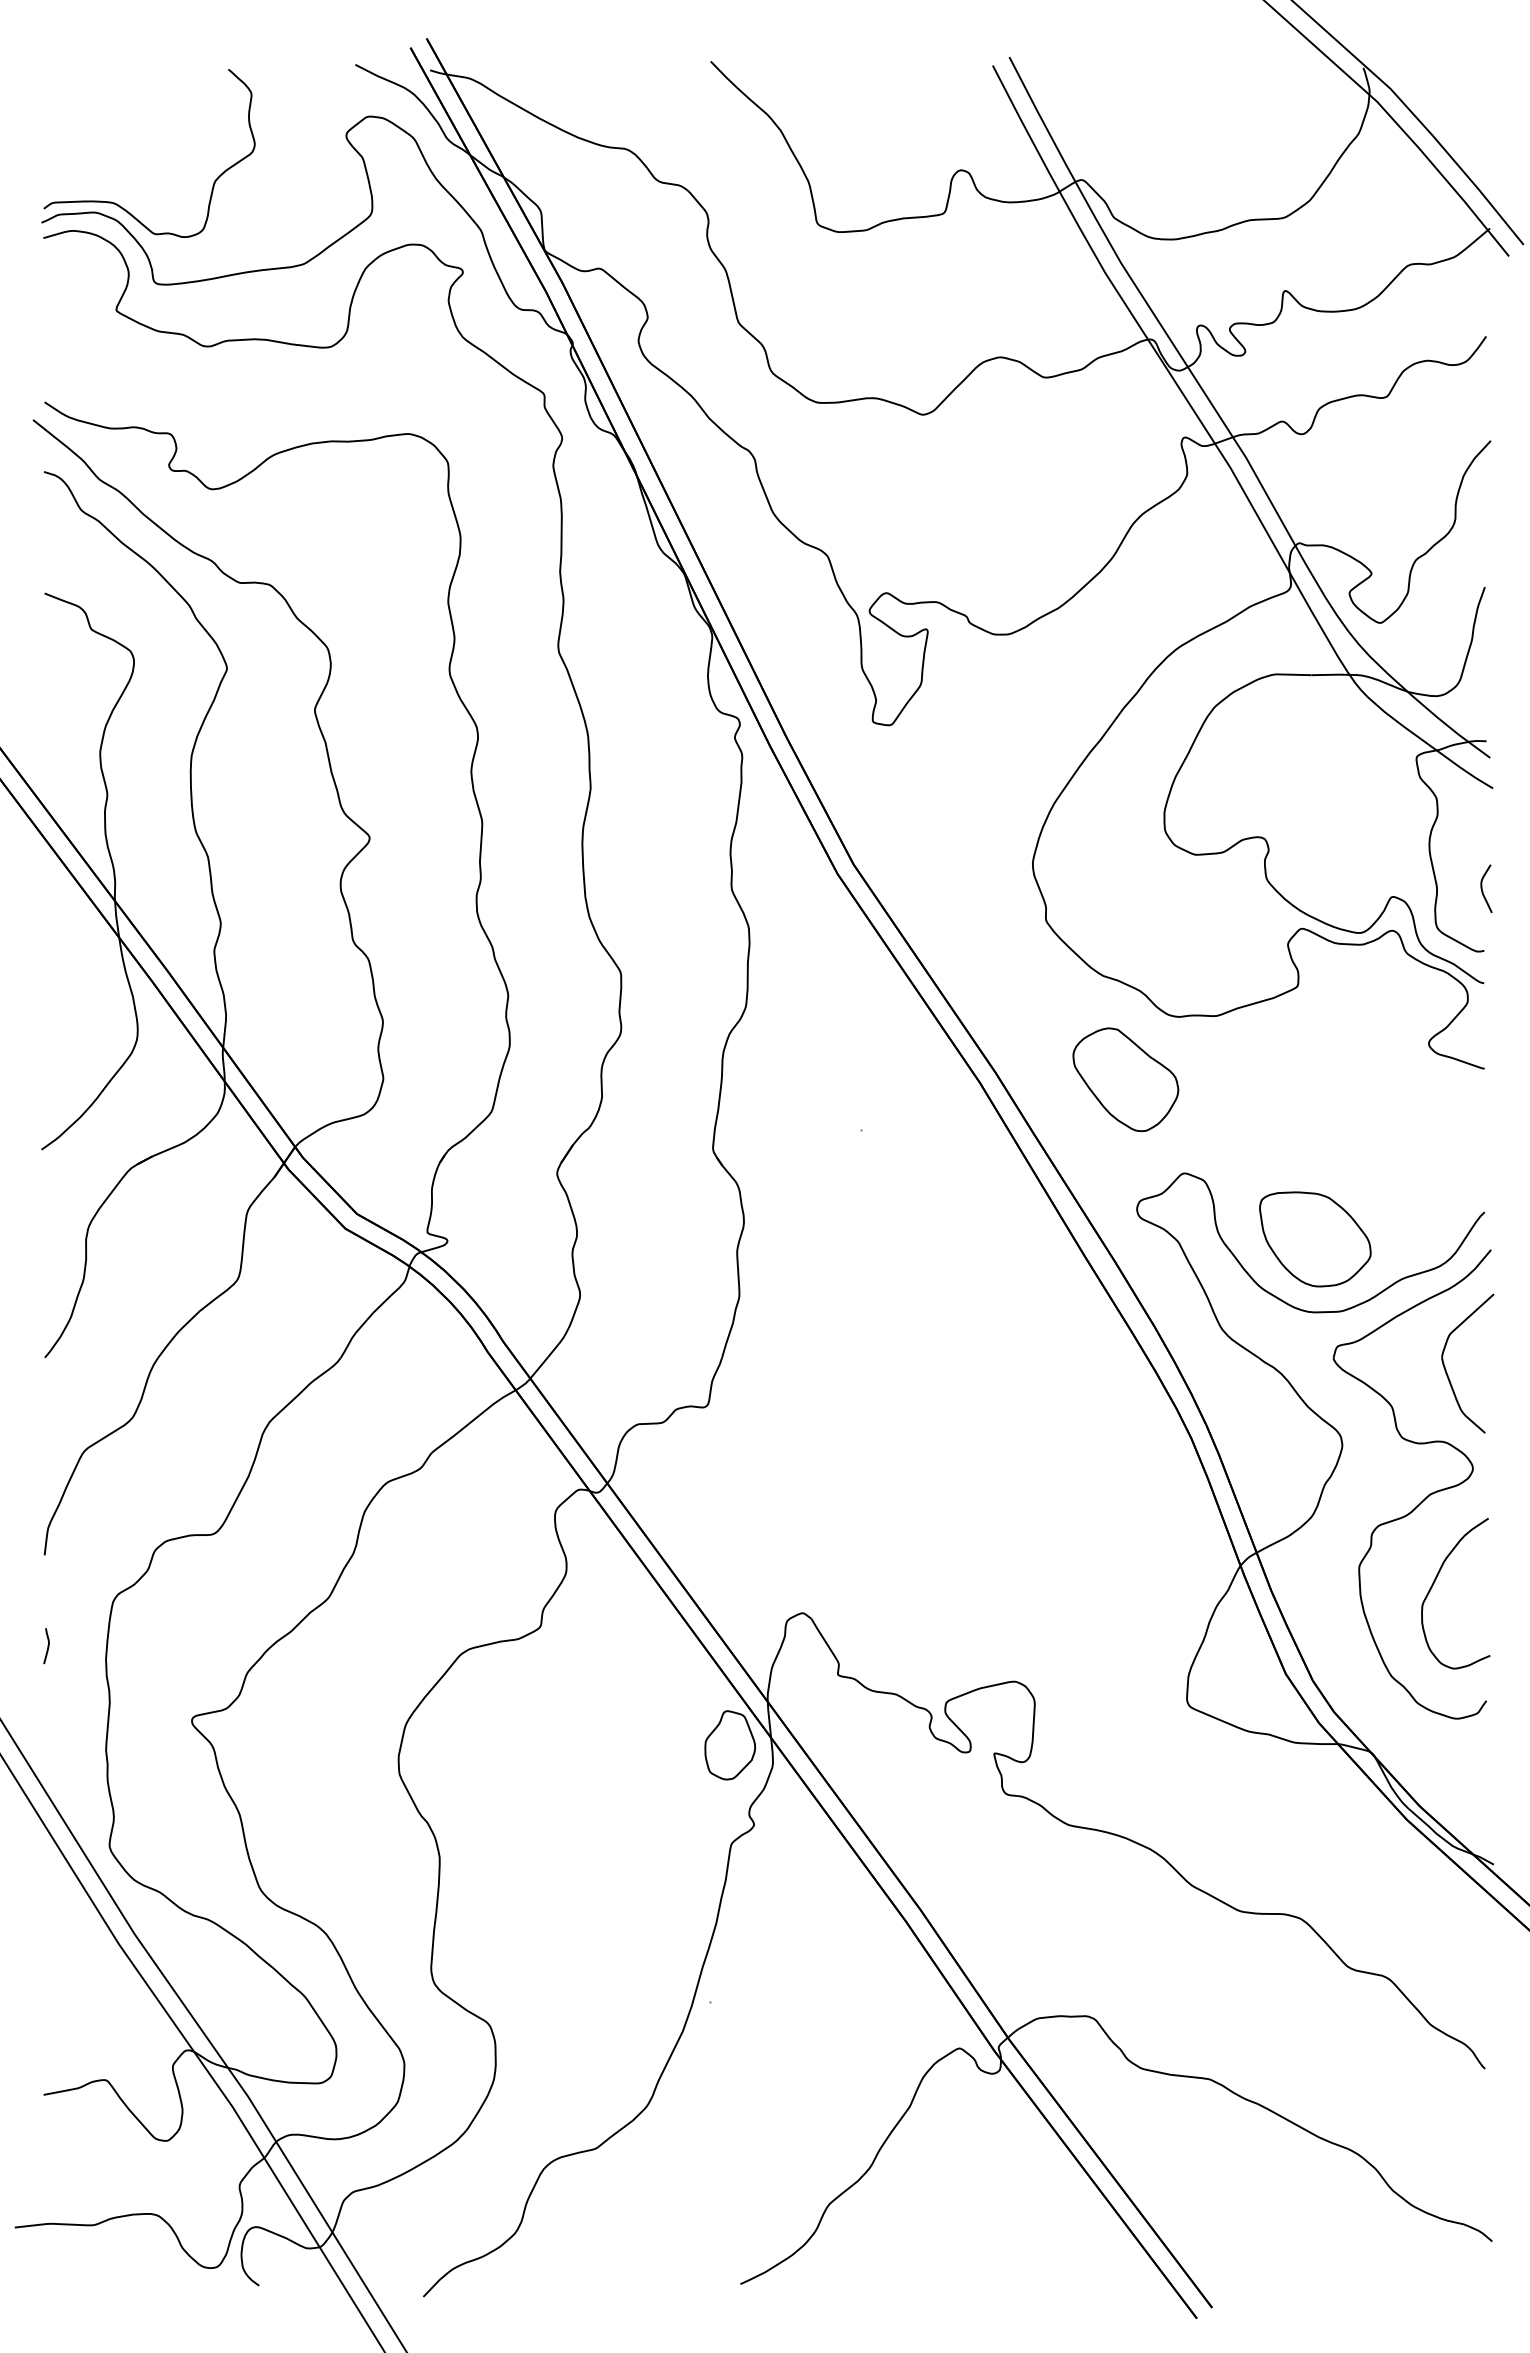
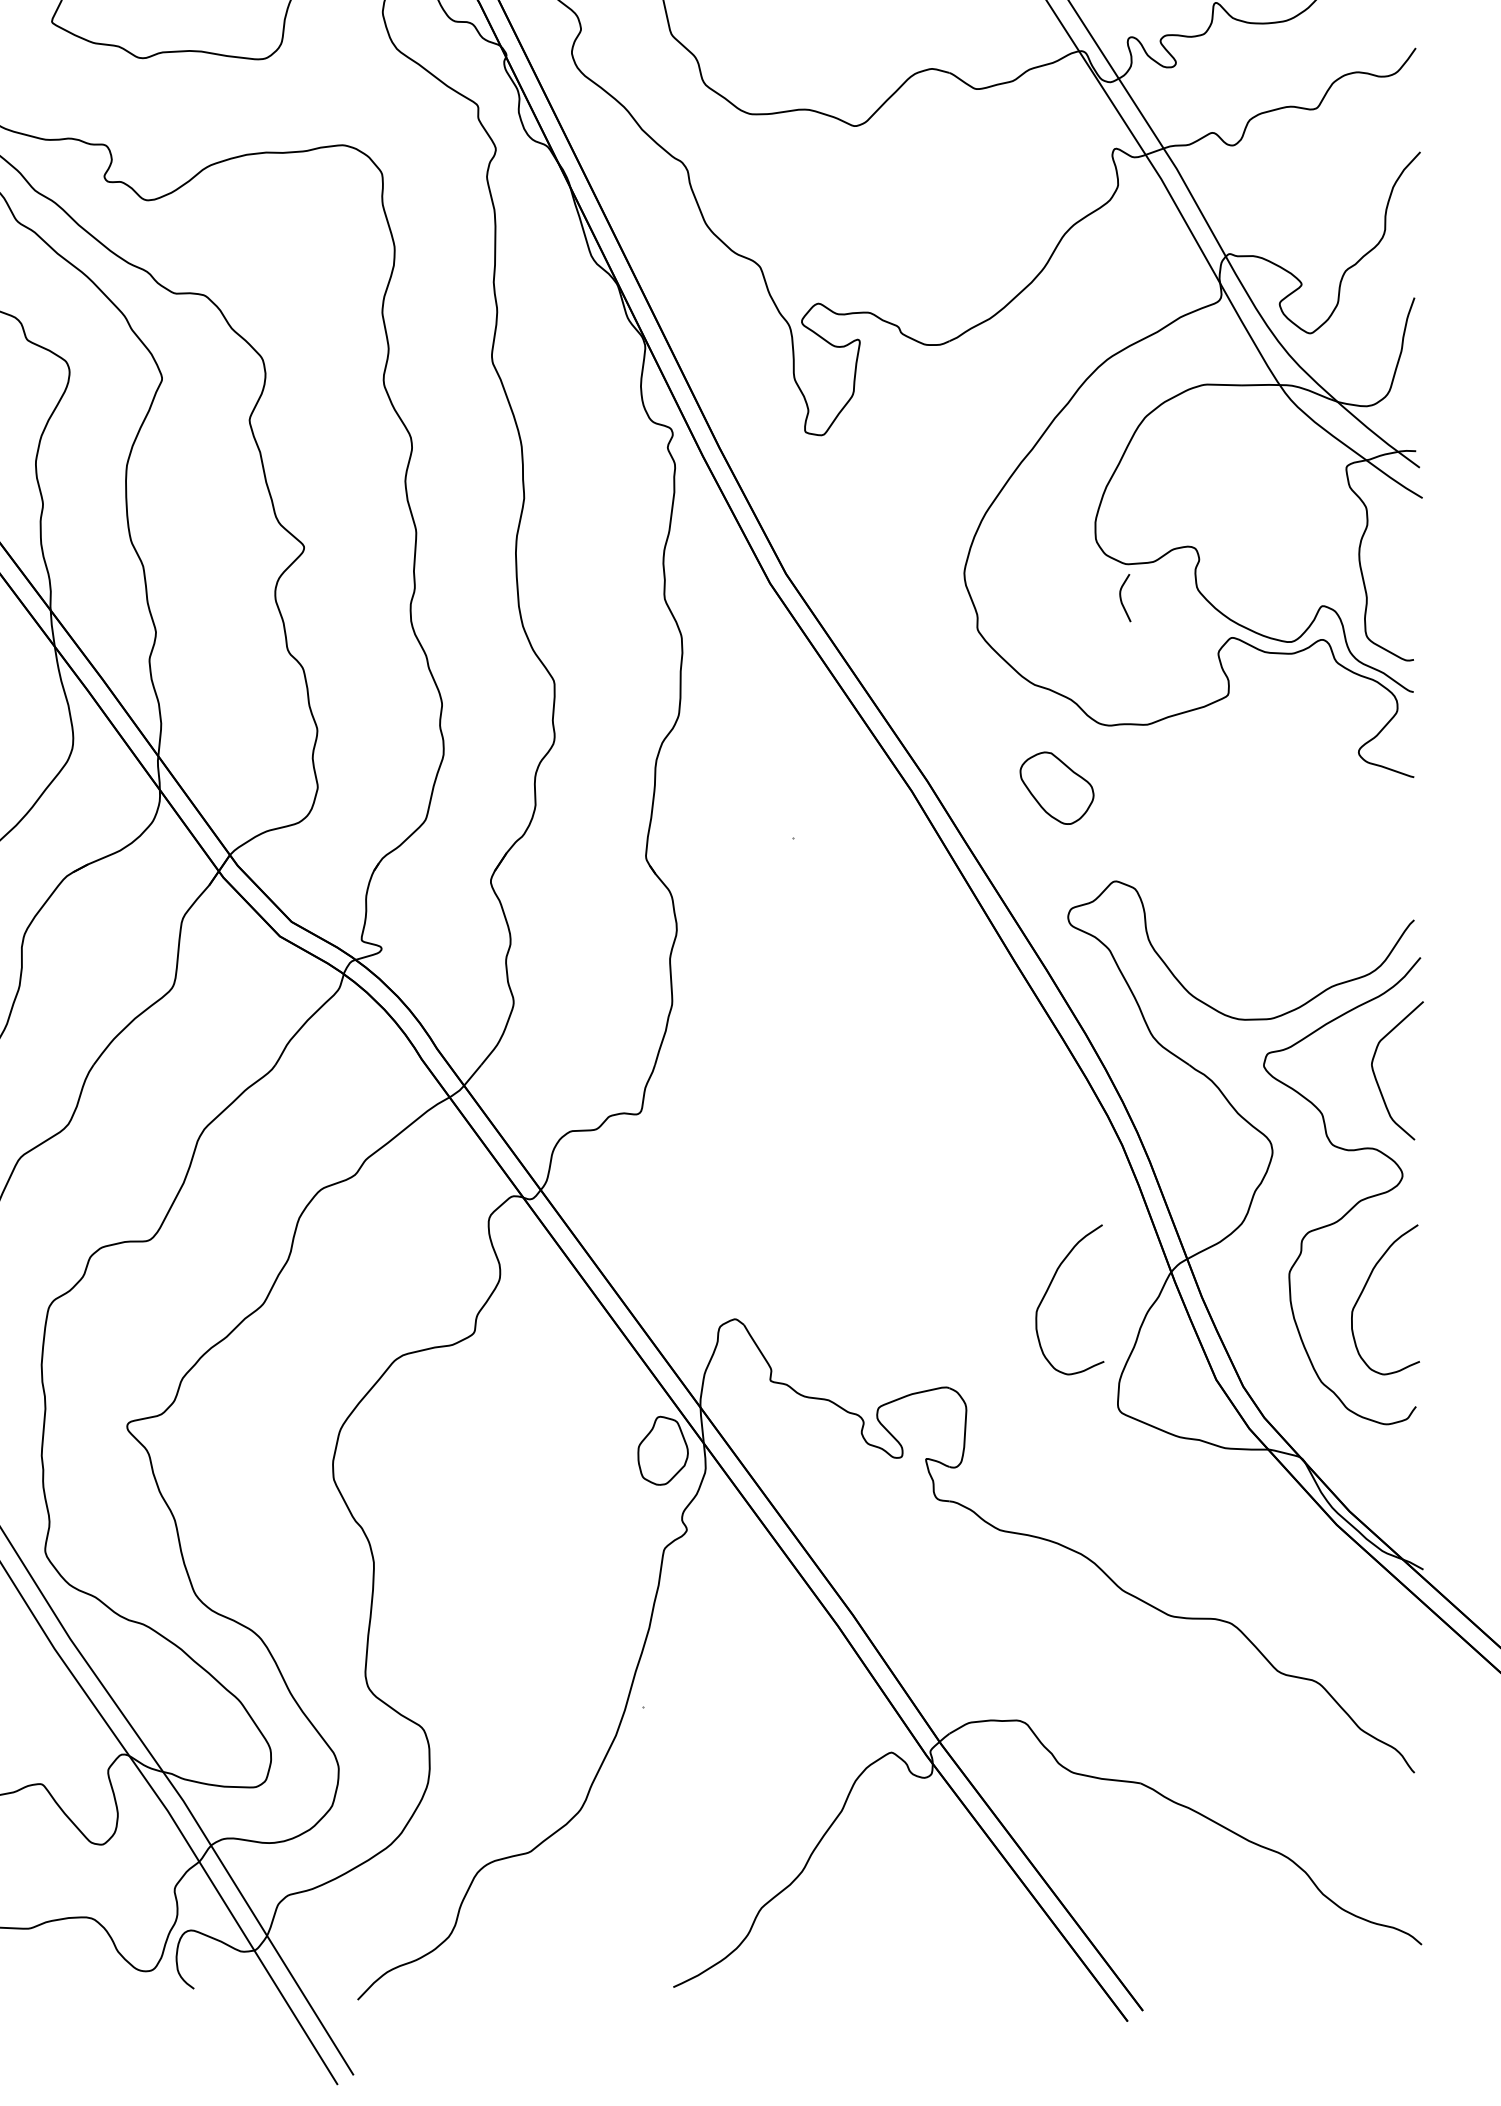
curve: (1482, 888) -> (1121, 597), moved
part: (1125, 1079) -> (1056, 787), size x0.7
part: (1315, 1239) -> (1245, 947), removed
curve: (1117, 1583) -> (1048, 1289), added

